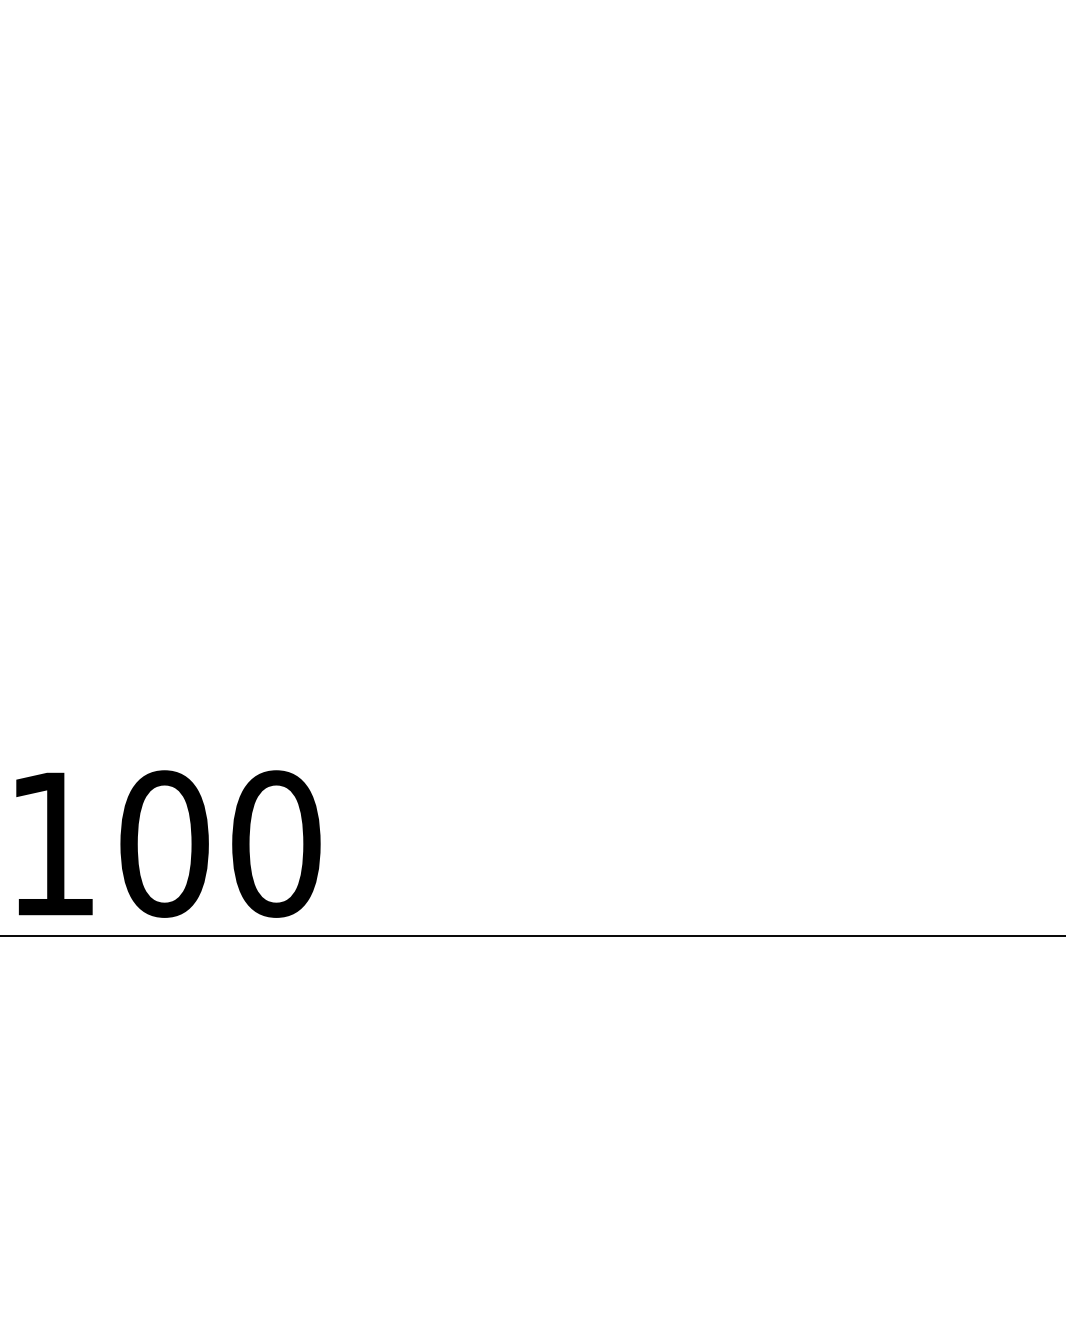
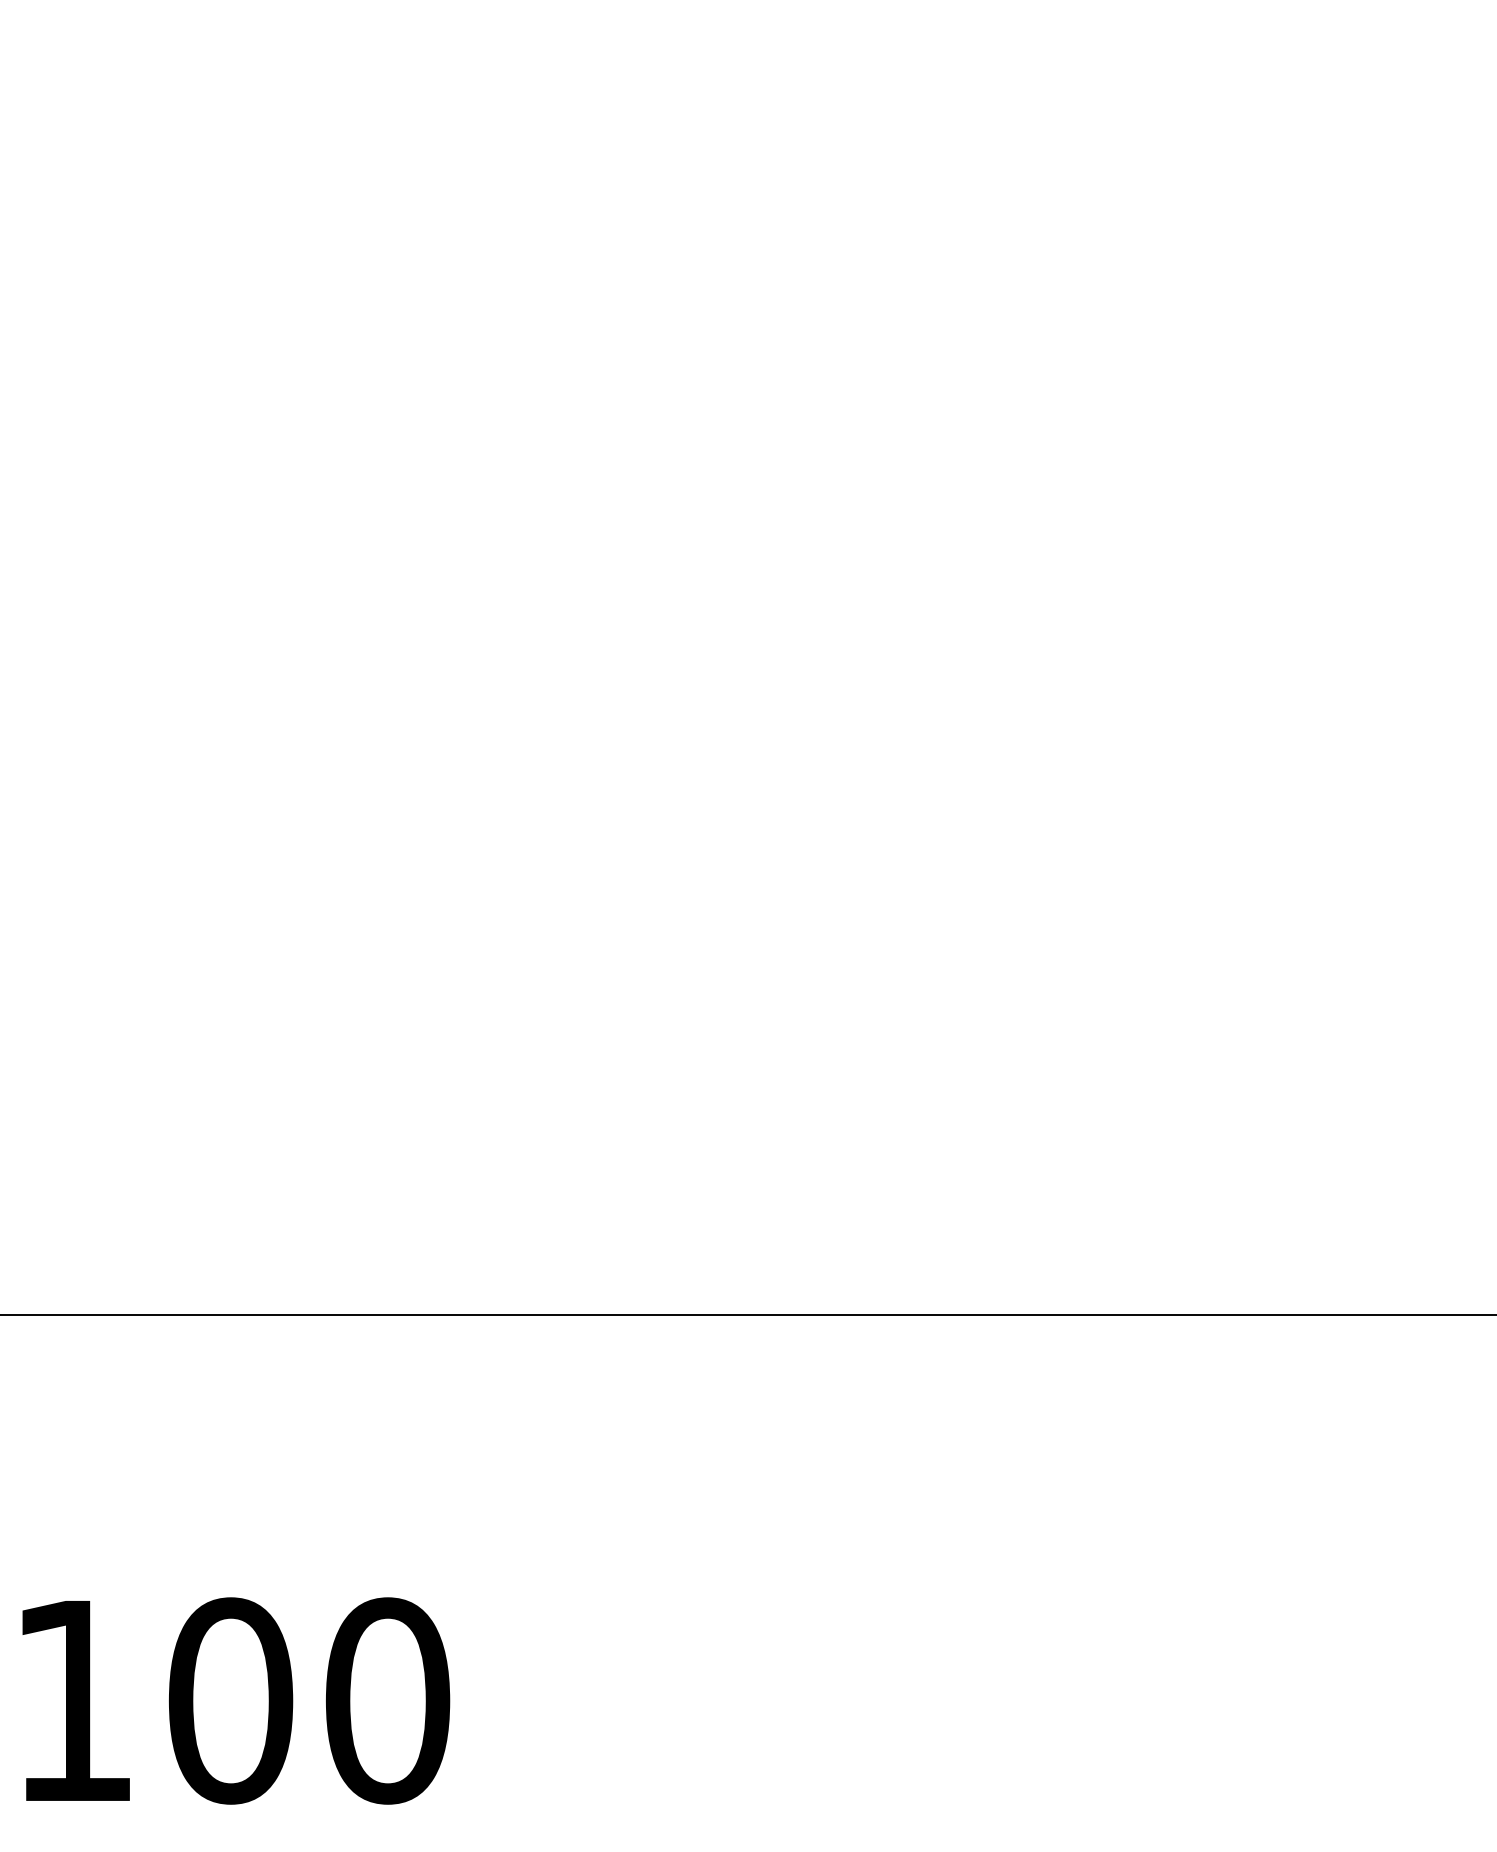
text: (168, 843) -> (236, 1700), moved

